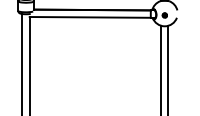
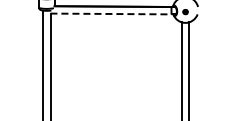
line: (90, 17) -> (111, 14), solid -> dashed

